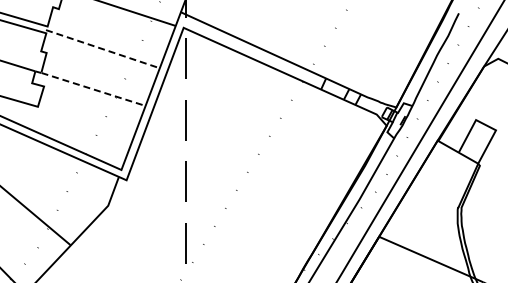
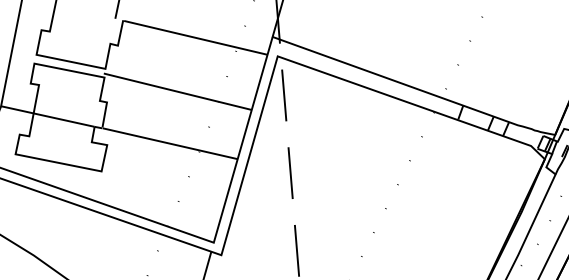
line: (102, 49) -> (177, 92), dashed -> solid
line: (93, 89) -> (170, 143), dashed -> solid

